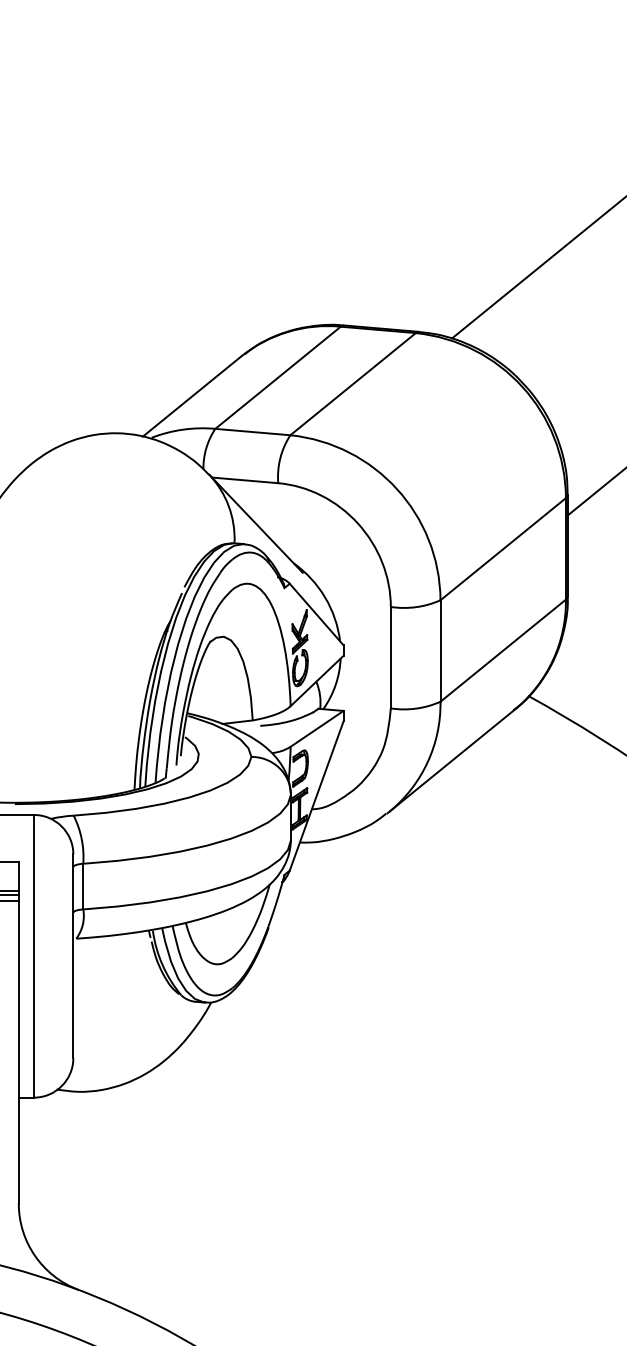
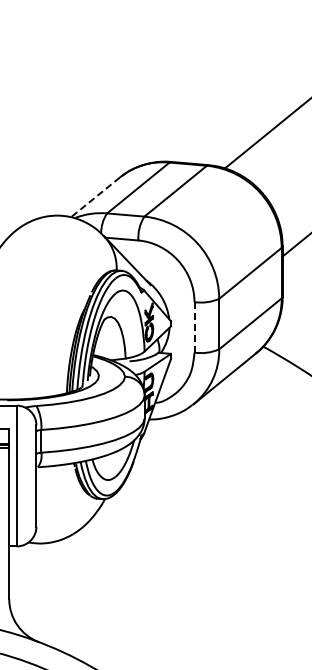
line: (191, 396) -> (95, 197), solid -> dashed
line: (390, 657) -> (194, 327), solid -> dashed

